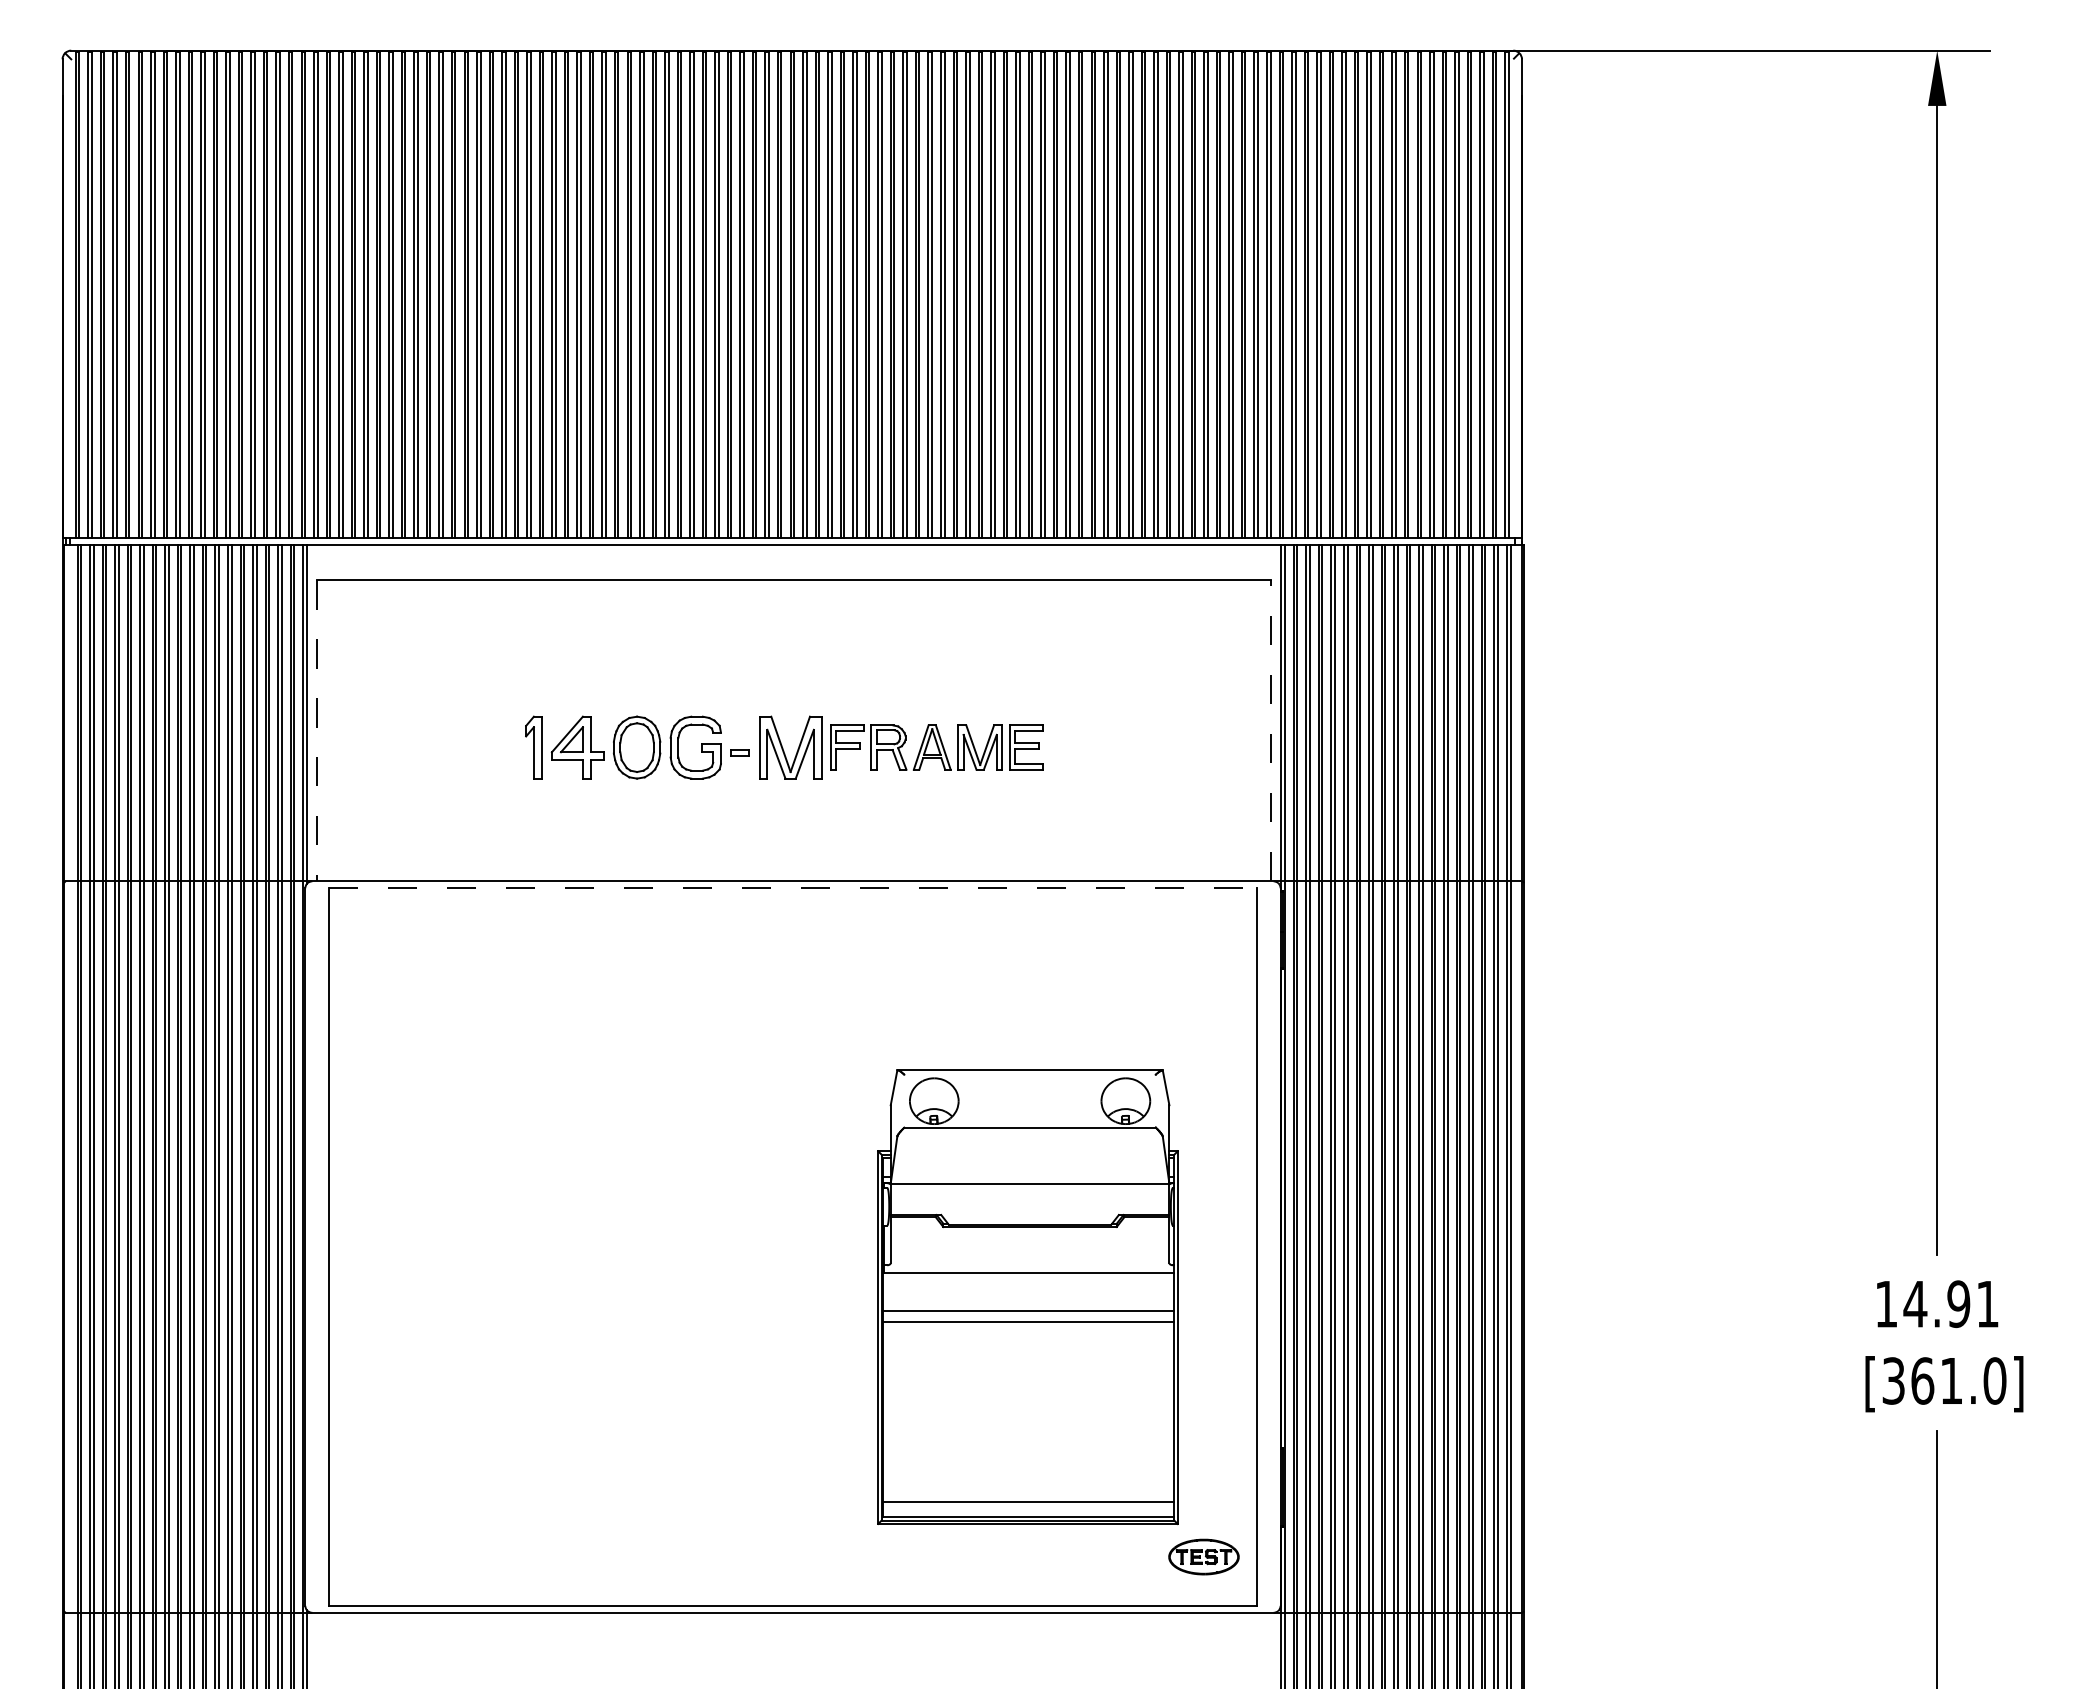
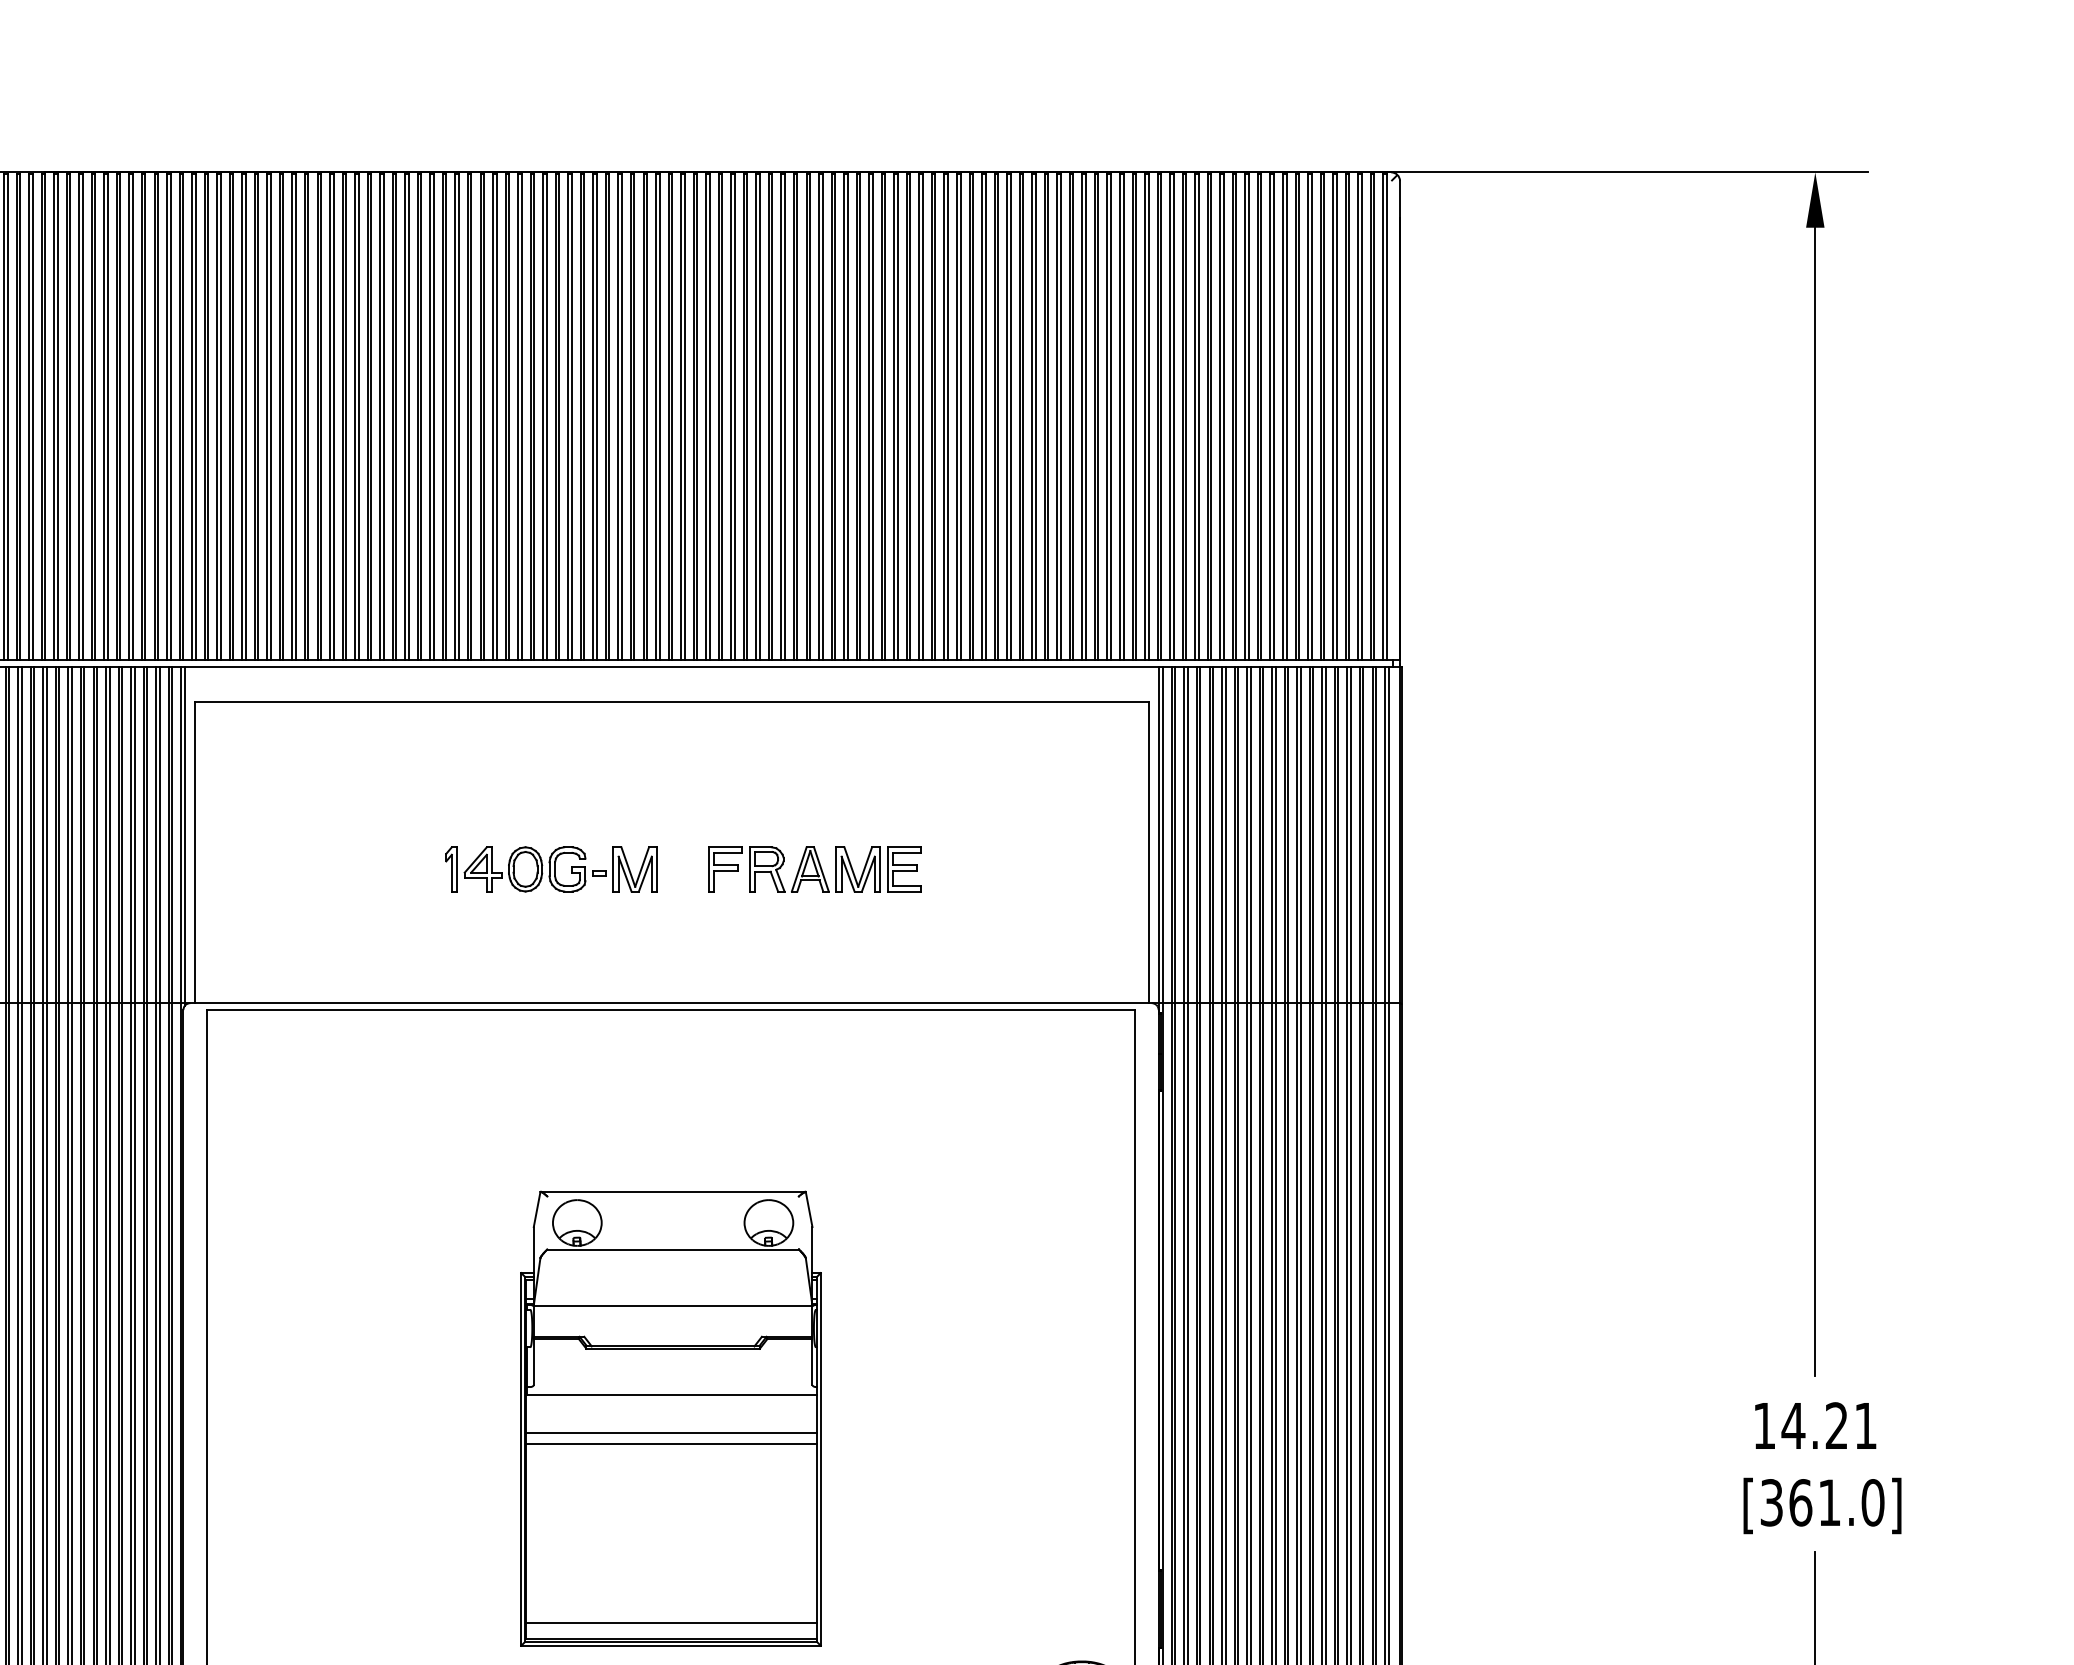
line: (316, 730) -> (194, 852), dashed -> solid
line: (1271, 730) -> (1149, 852), dashed -> solid
part: (673, 747) -> (551, 869), size x0.71
line: (793, 888) -> (671, 1010), dashed -> solid
part: (1027, 1296) -> (670, 1418), moved
text: (1958, 1304) -> (1836, 1426), 14.91 -> 14.21

